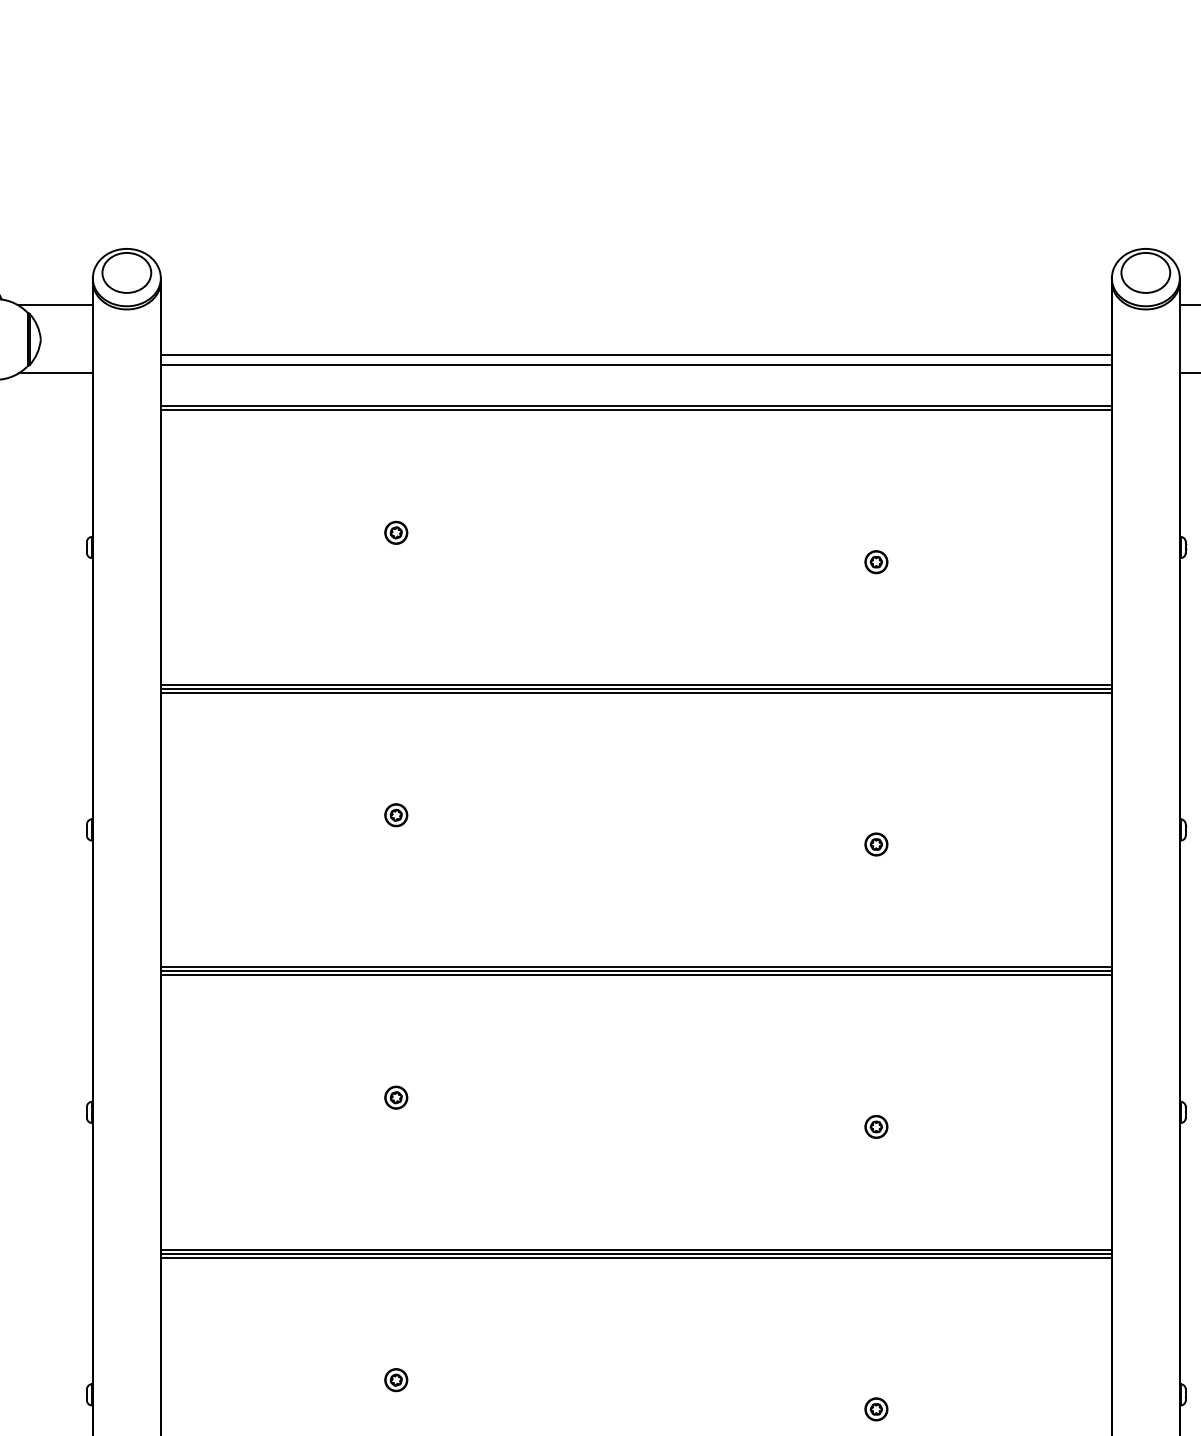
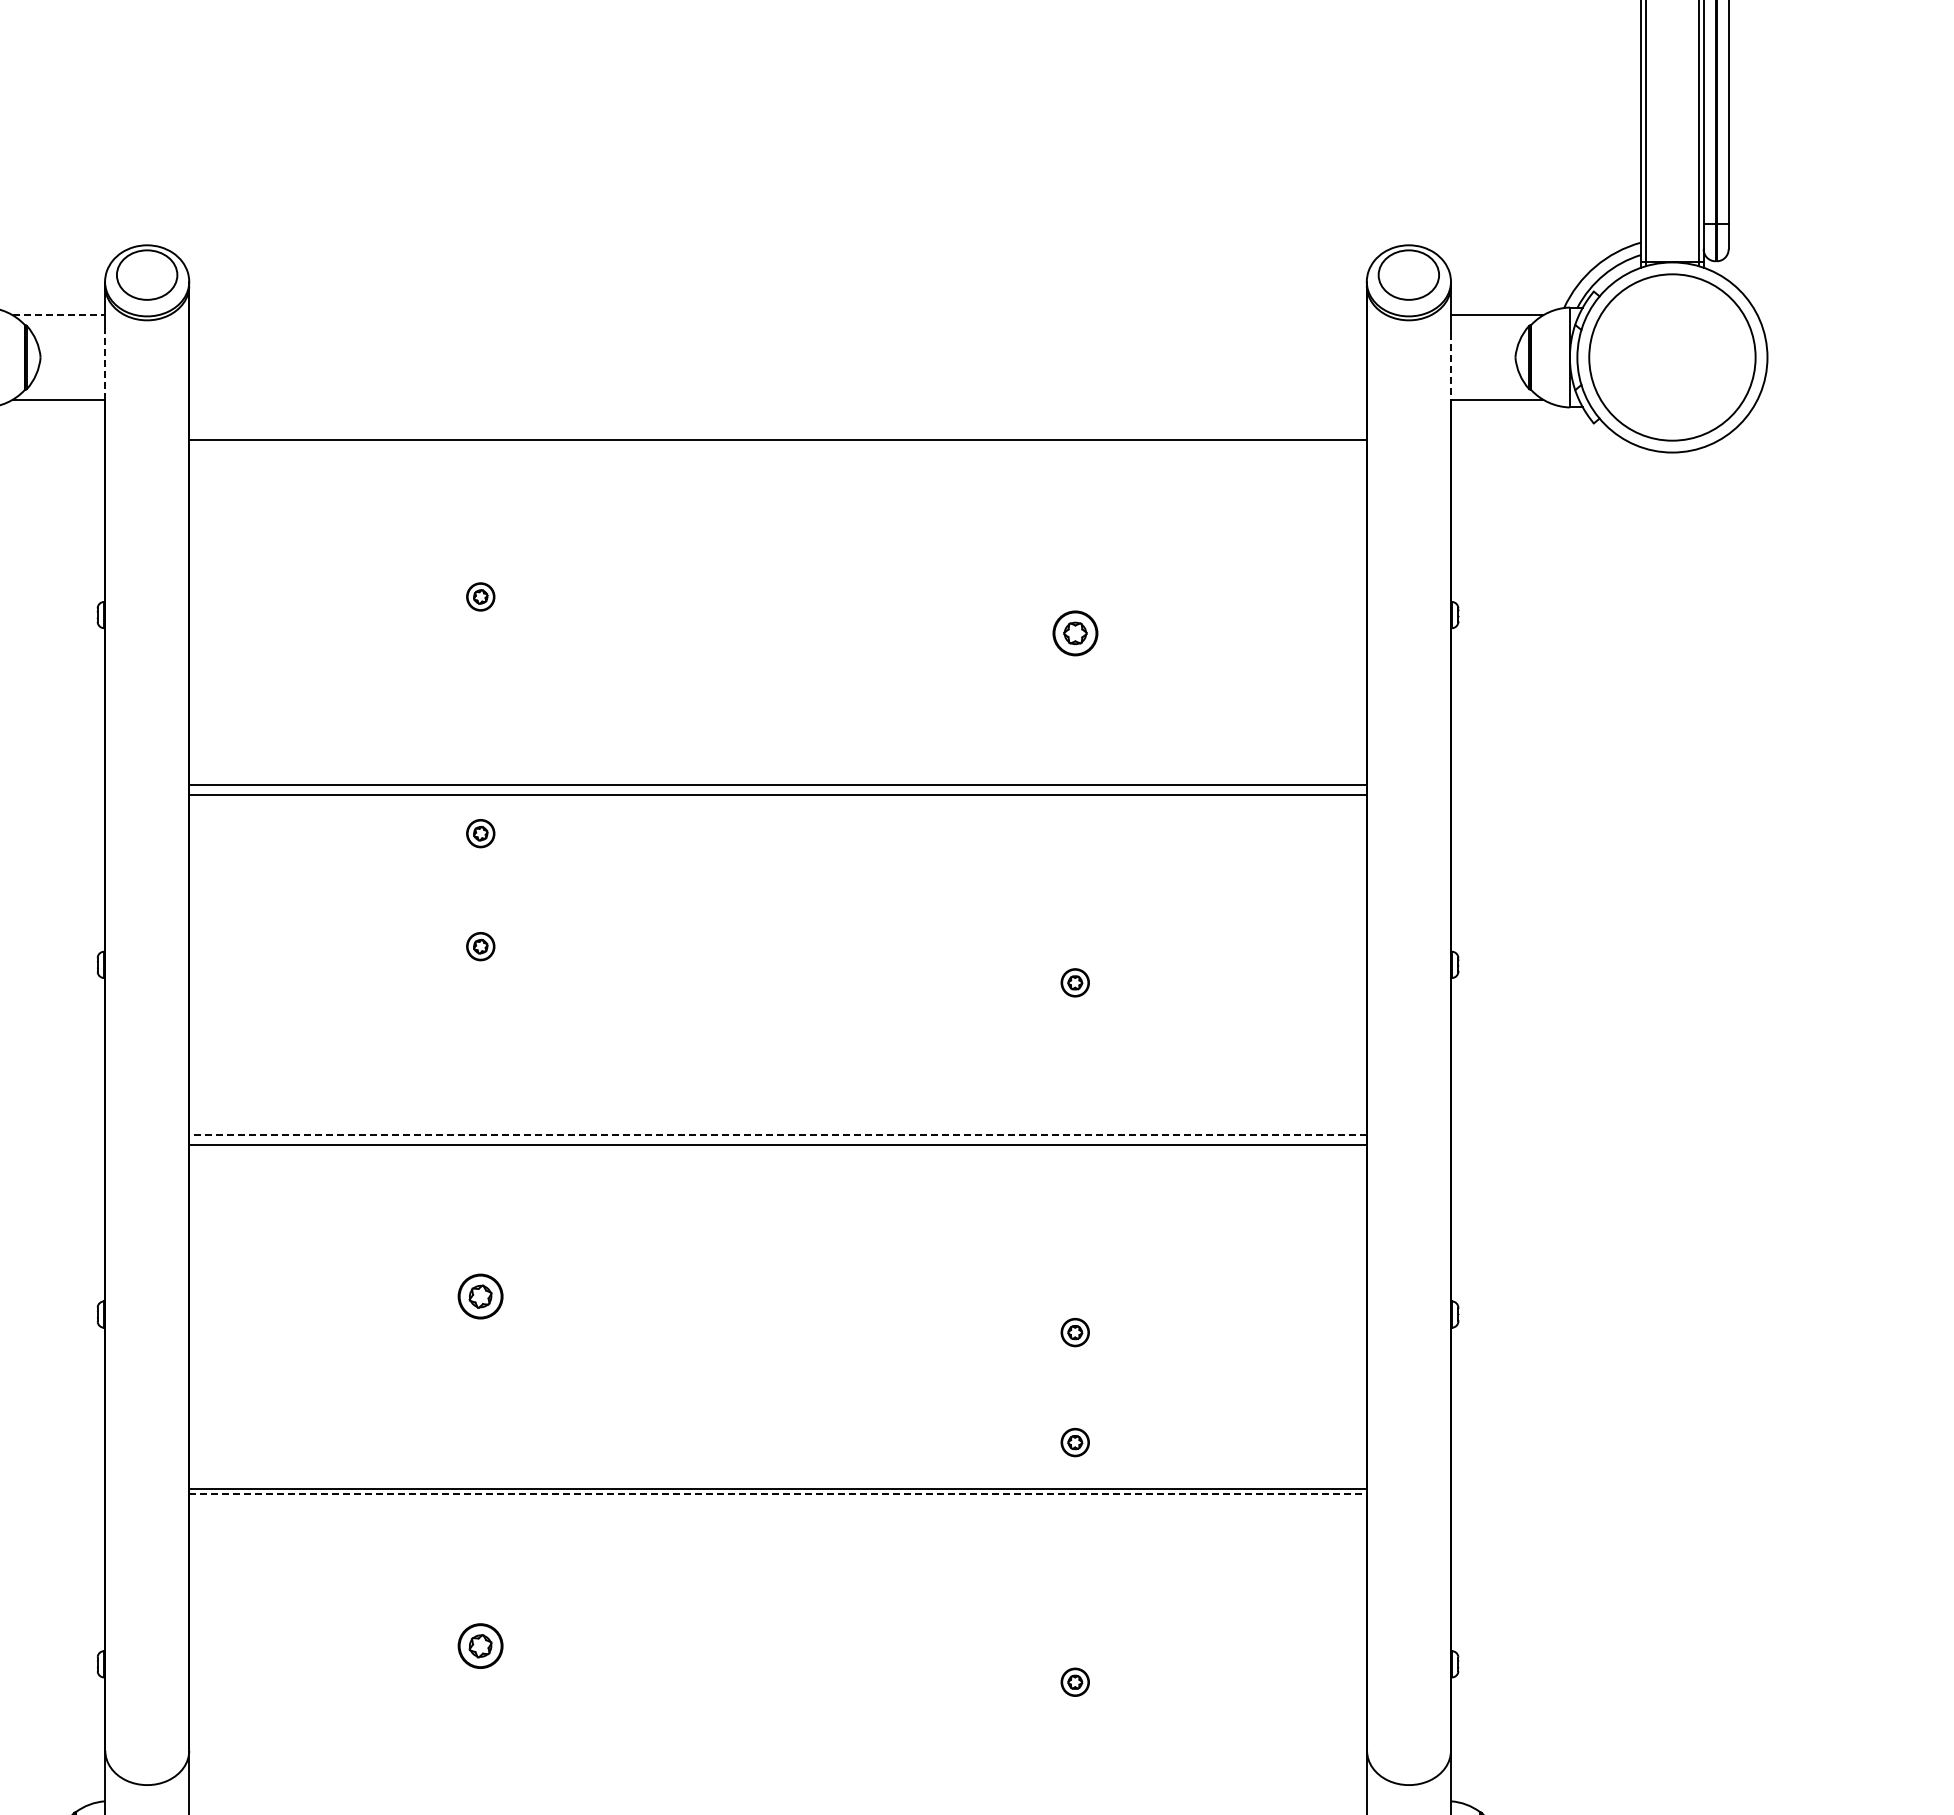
line: (56, 305) -> (59, 315), solid -> dashed
line: (93, 346) -> (105, 366), solid -> dashed
line: (1179, 346) -> (1450, 366), solid -> dashed
line: (635, 354) -> (777, 376), removed
line: (635, 364) -> (777, 388), removed
line: (635, 410) -> (777, 445), removed
part: (875, 561) -> (1074, 632), size x1.6
line: (635, 688) -> (777, 789), removed
part: (396, 723) -> (480, 833), added
line: (636, 966) -> (778, 1134), solid -> dashed
line: (635, 971) -> (777, 1139), removed
part: (396, 1097) -> (480, 1295), size x1.6
part: (875, 1215) -> (1074, 1442), added
line: (635, 1249) -> (777, 1484), removed
line: (636, 1257) -> (778, 1494), solid -> dashed
part: (396, 1379) -> (480, 1645), size x1.6

